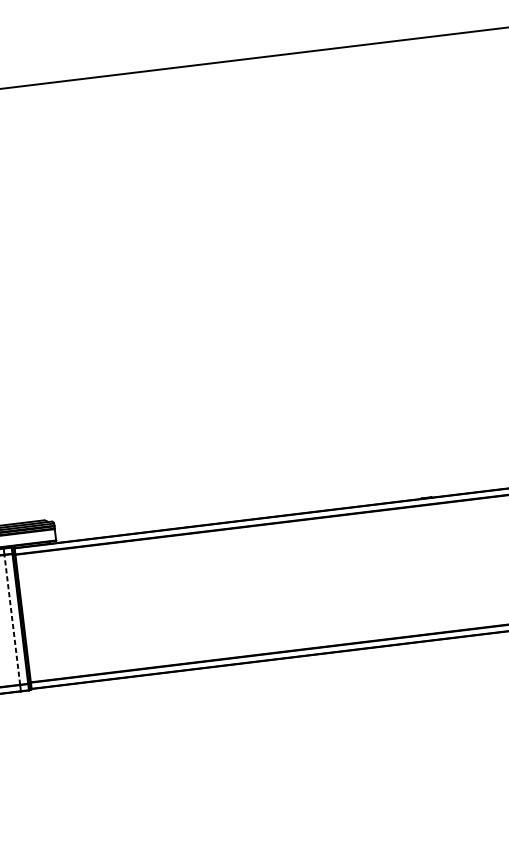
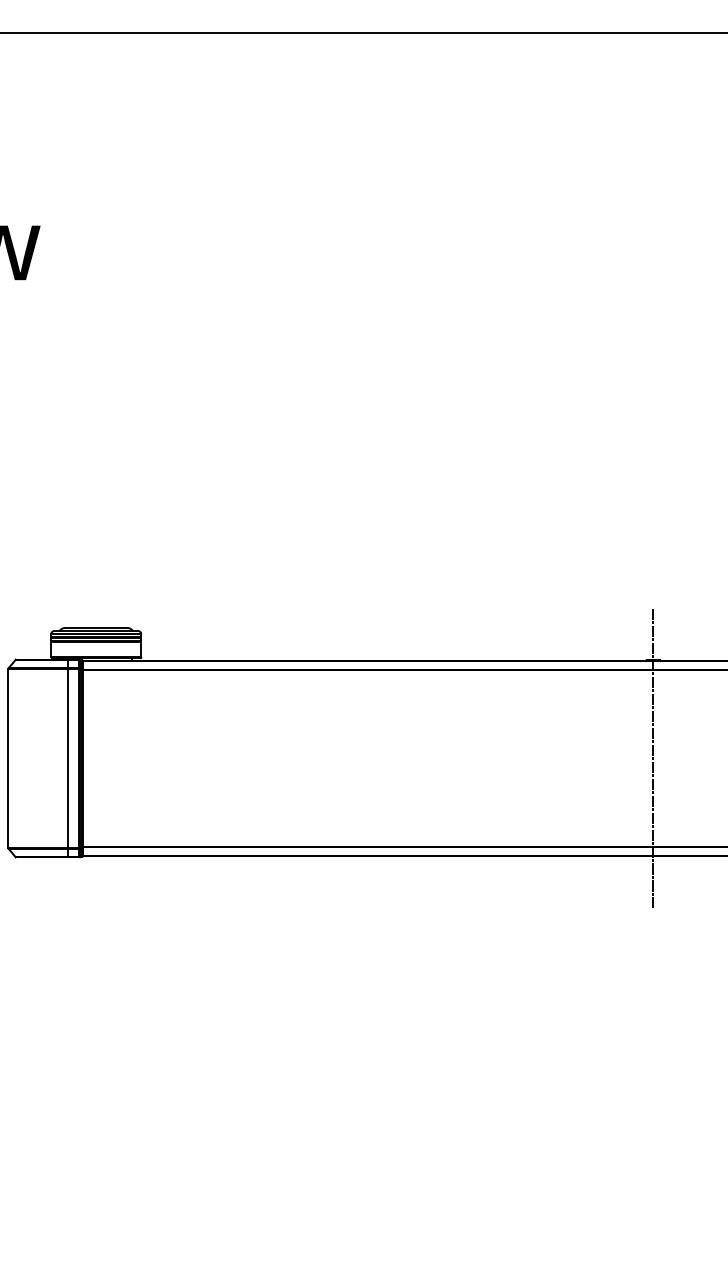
line: (435, 568) -> (653, 758), added
line: (12, 619) -> (68, 758), dashed -> solid

